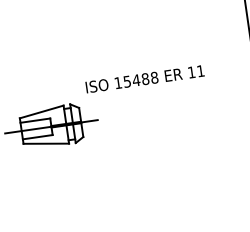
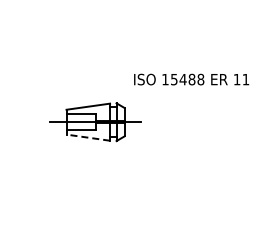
text: (144, 79) -> (191, 79), moved
line: (46, 143) -> (88, 137), solid -> dashed

